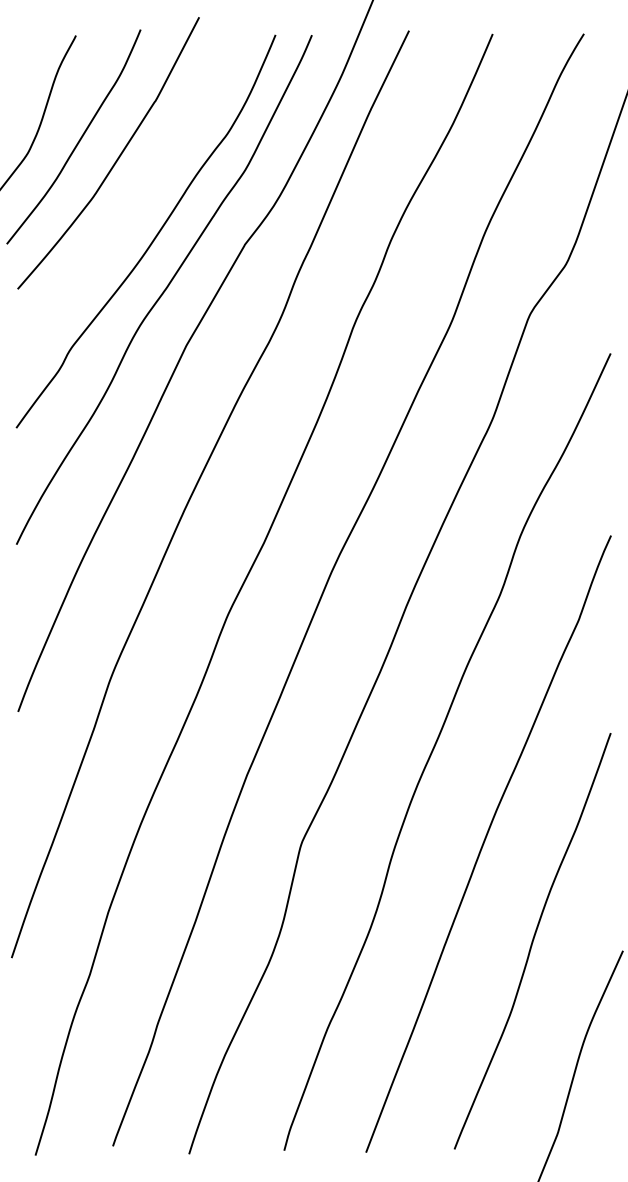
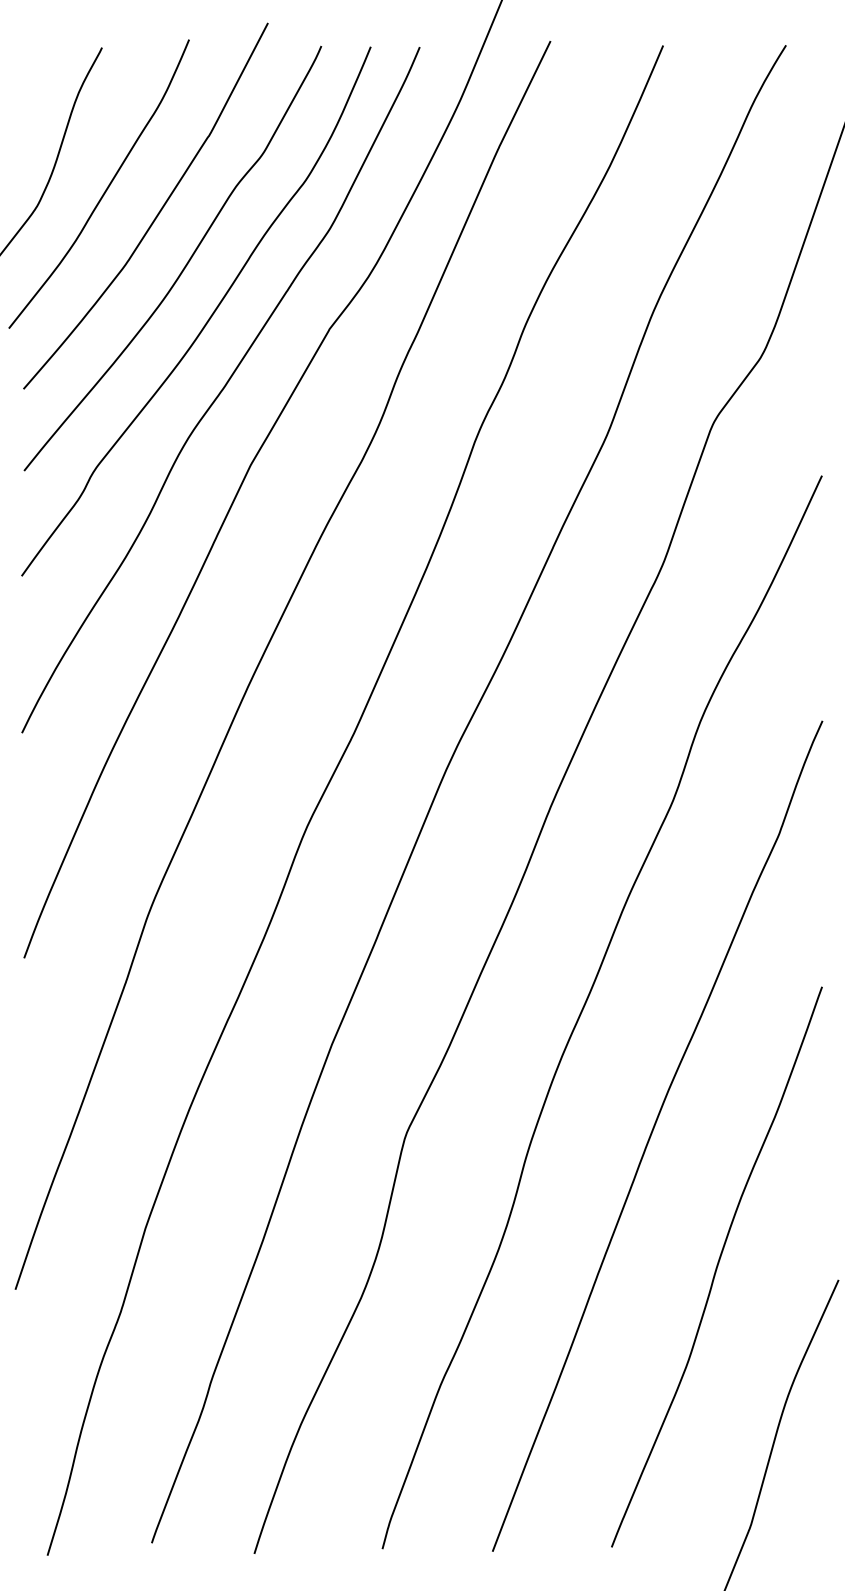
curve: (136, 198) -> (183, 267), added

